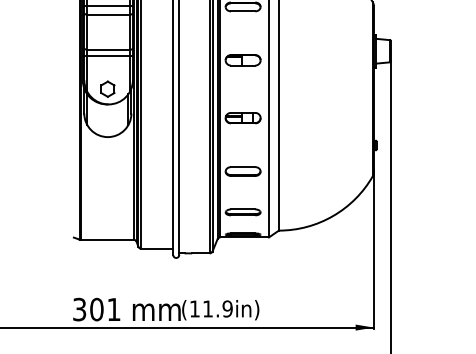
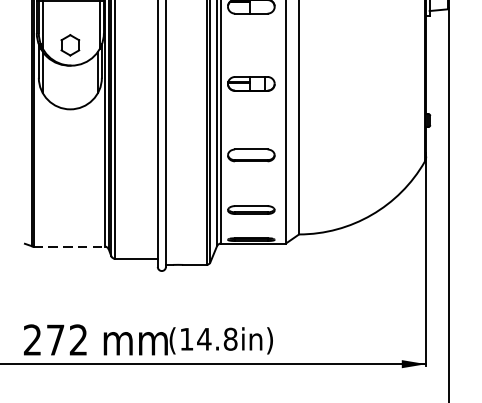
line: (107, 239) -> (69, 246), solid -> dashed
text: (217, 308) -> (217, 338), (11.9in) -> (14.8in)
text: (96, 309) -> (55, 339), 301 -> 272

